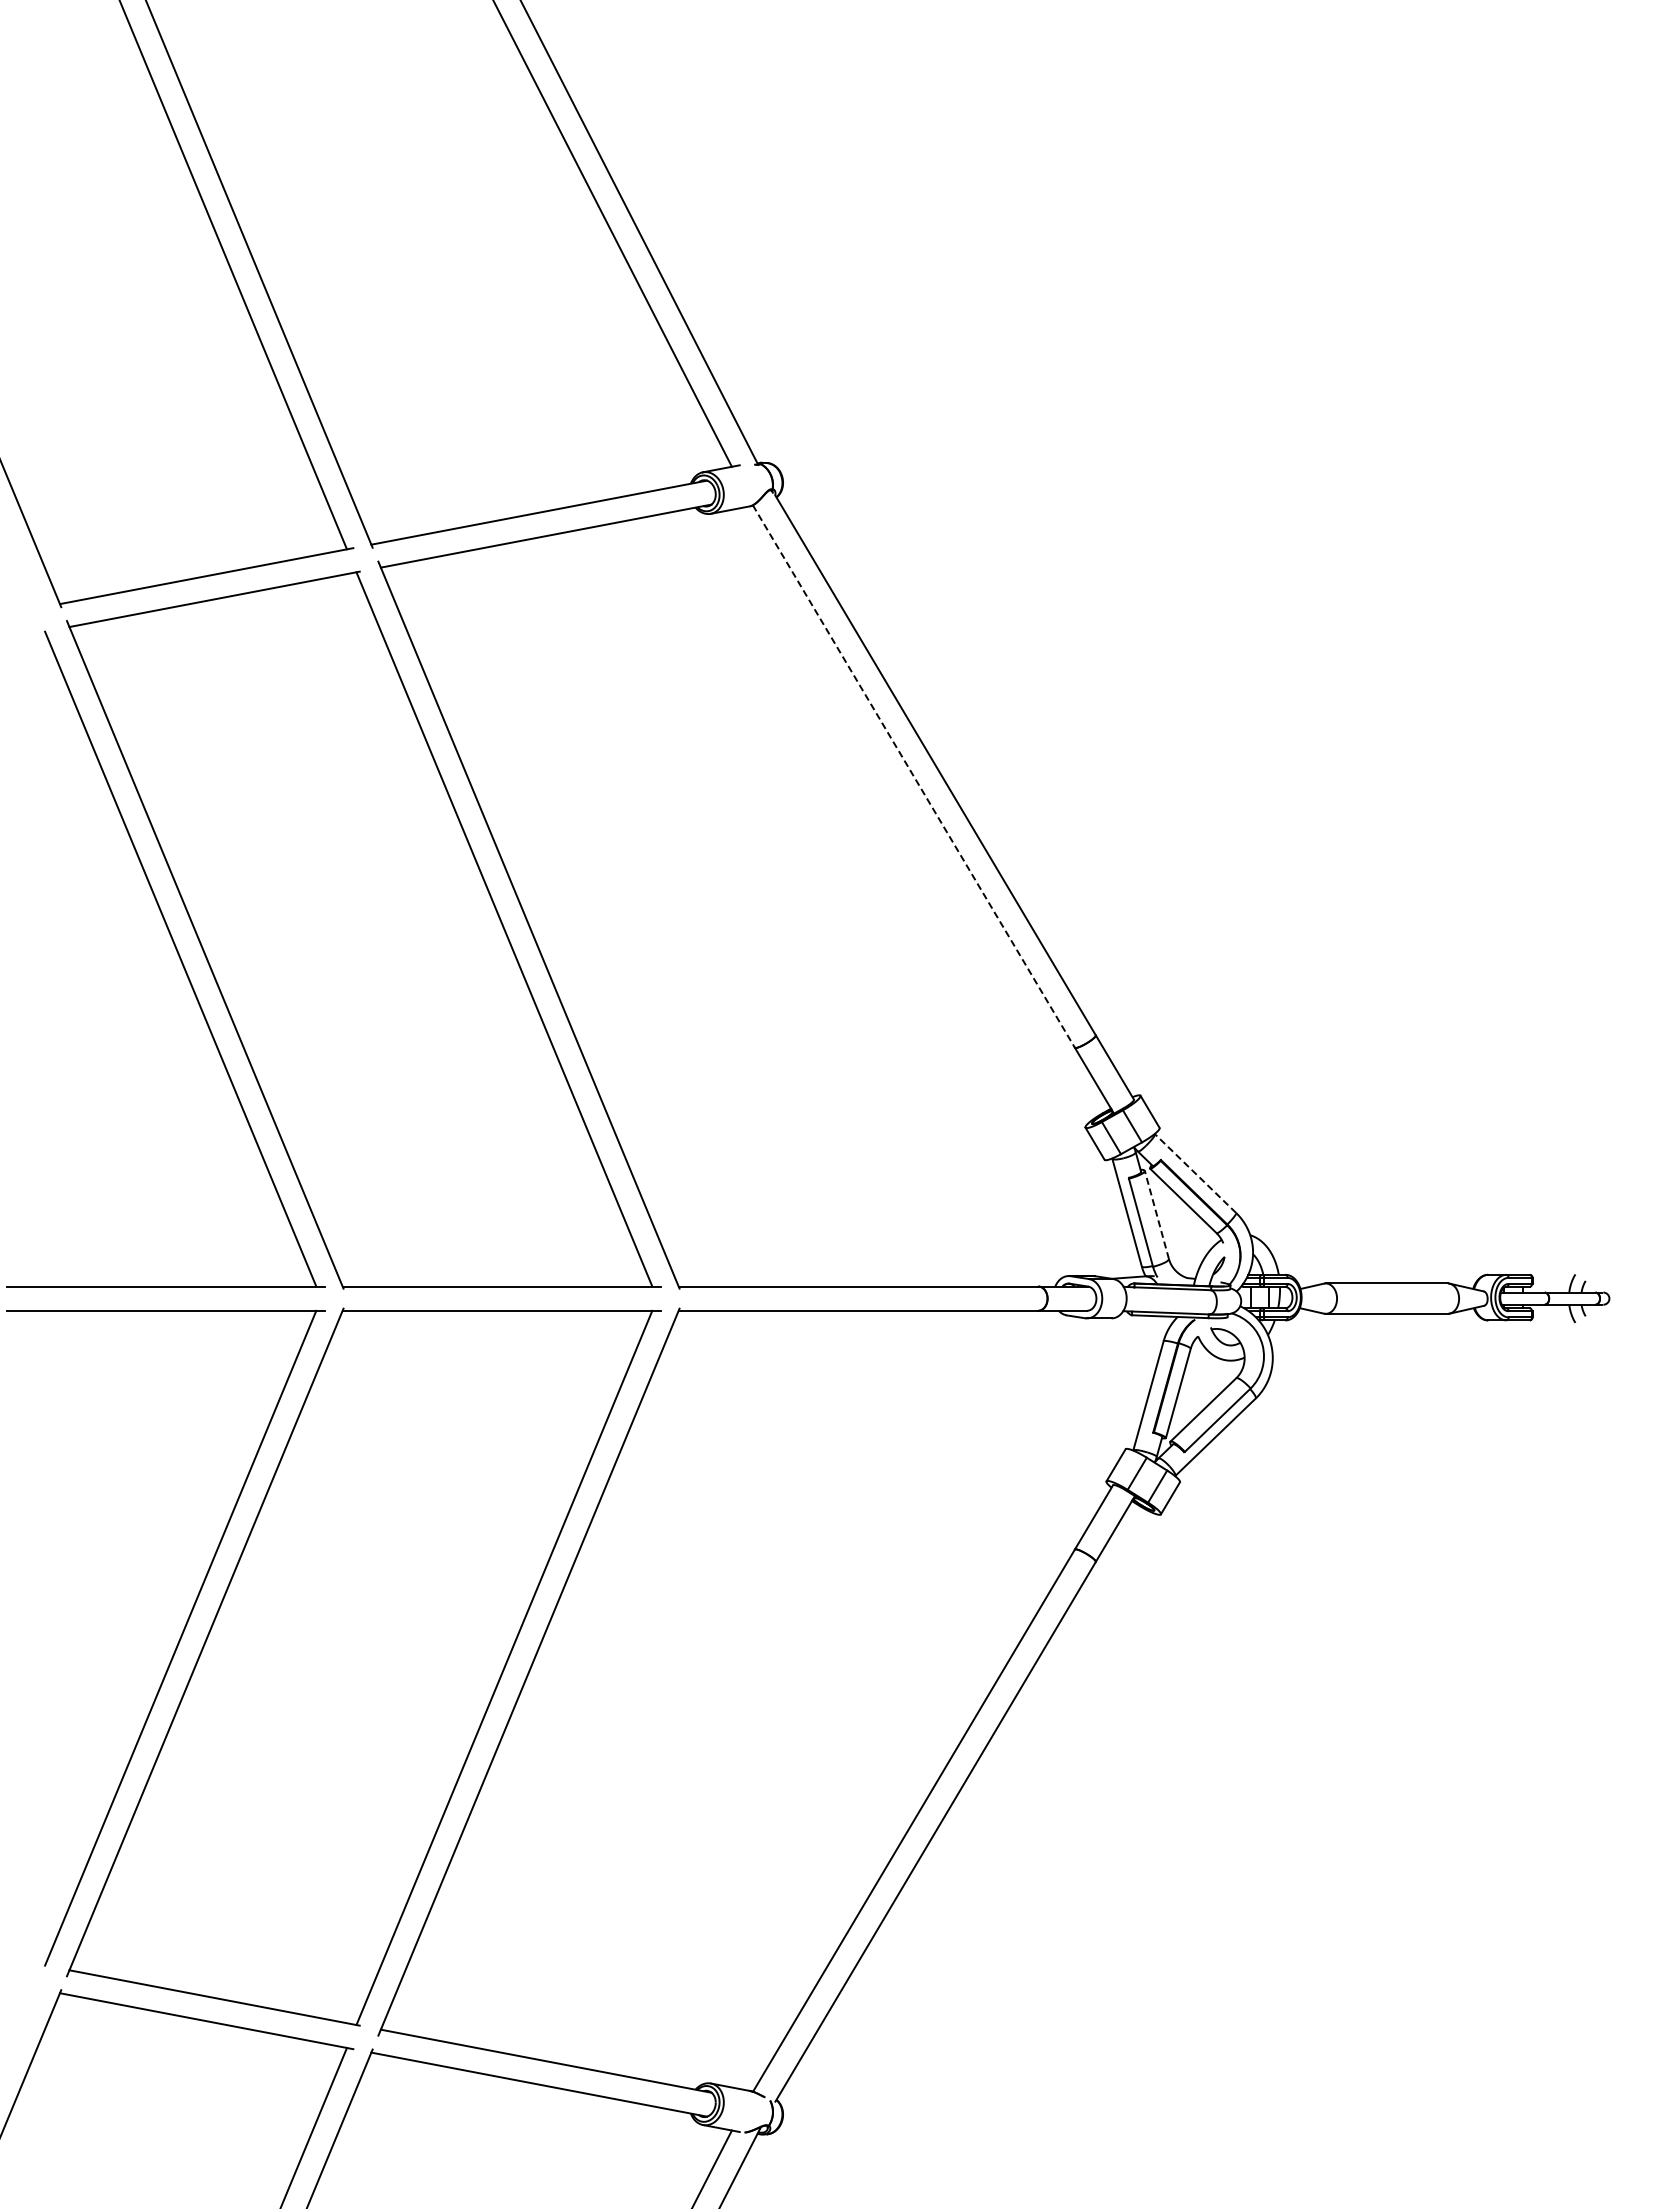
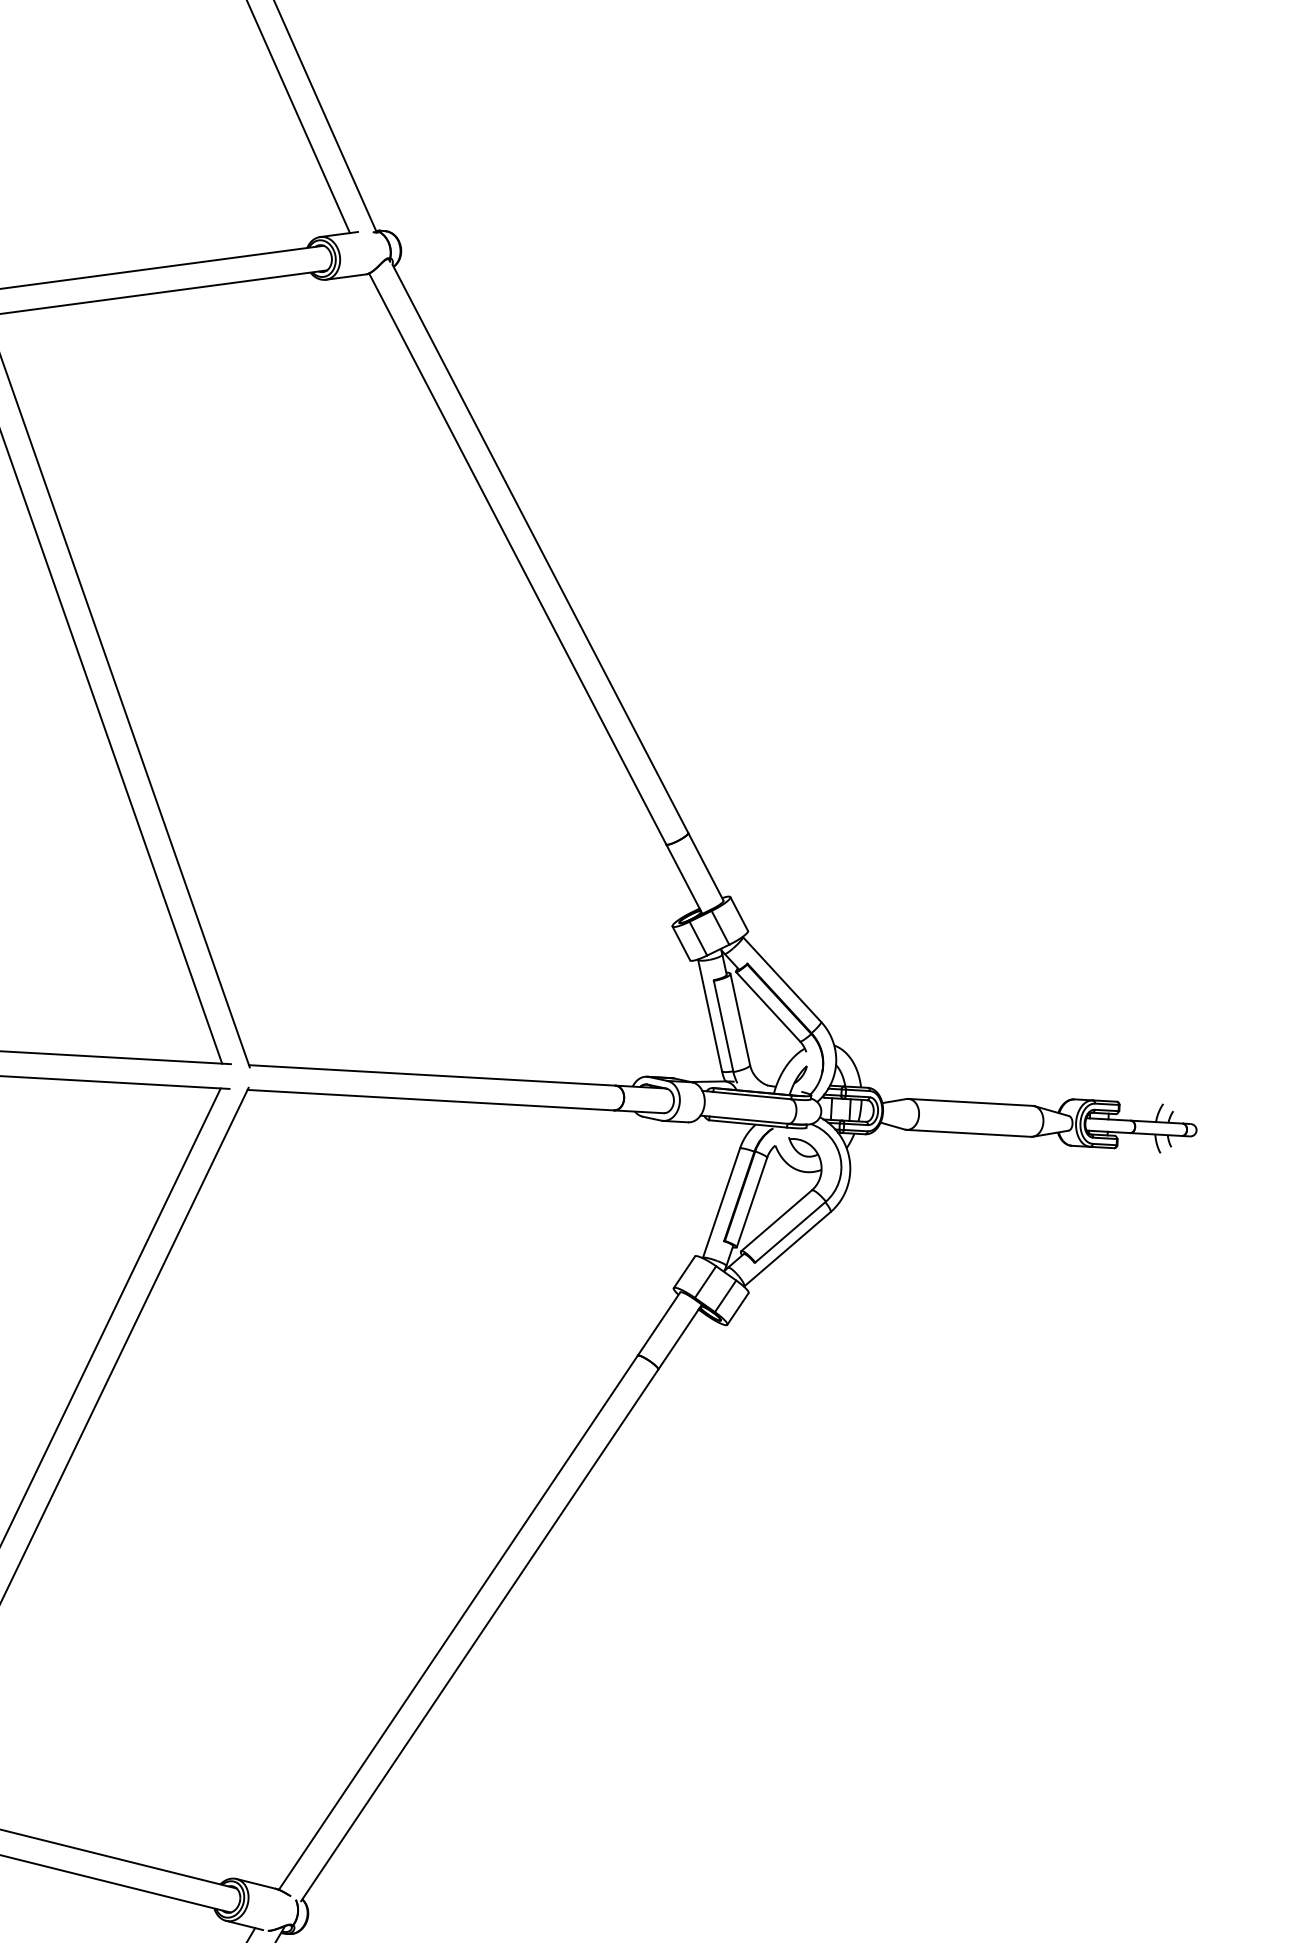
line: (914, 776) -> (518, 558), dashed -> solid
line: (1195, 1173) -> (781, 979), dashed -> solid
line: (1156, 1214) -> (739, 1019), dashed -> solid

